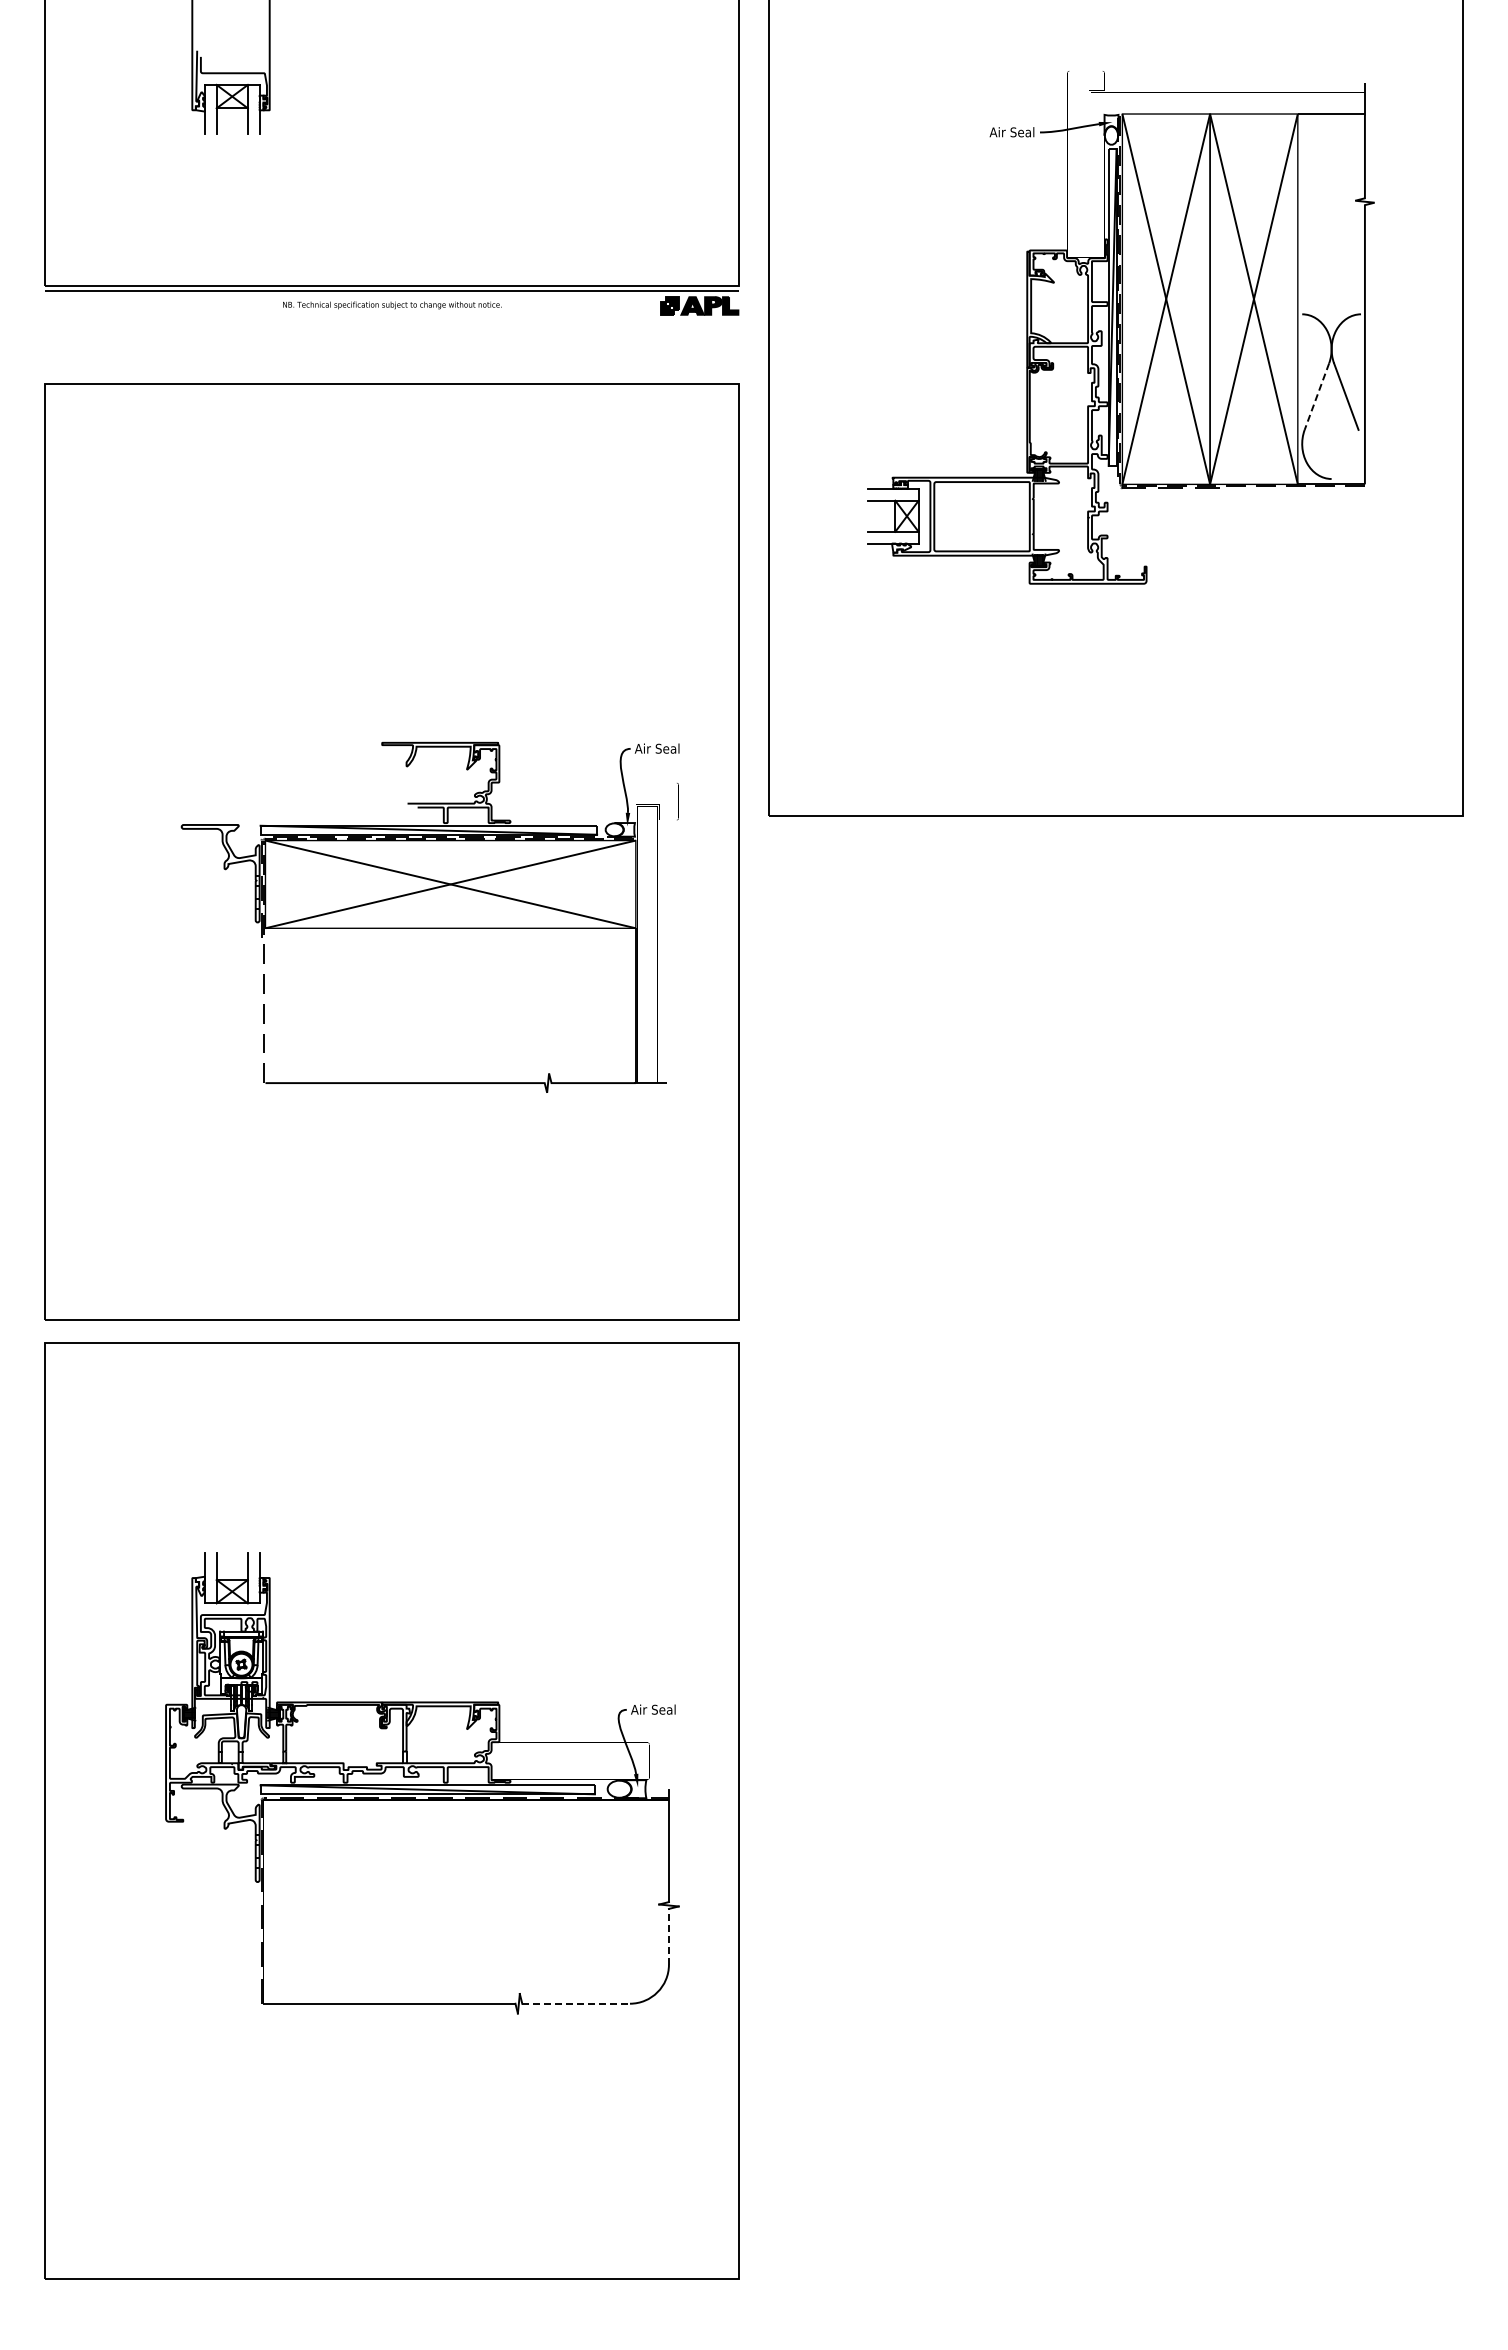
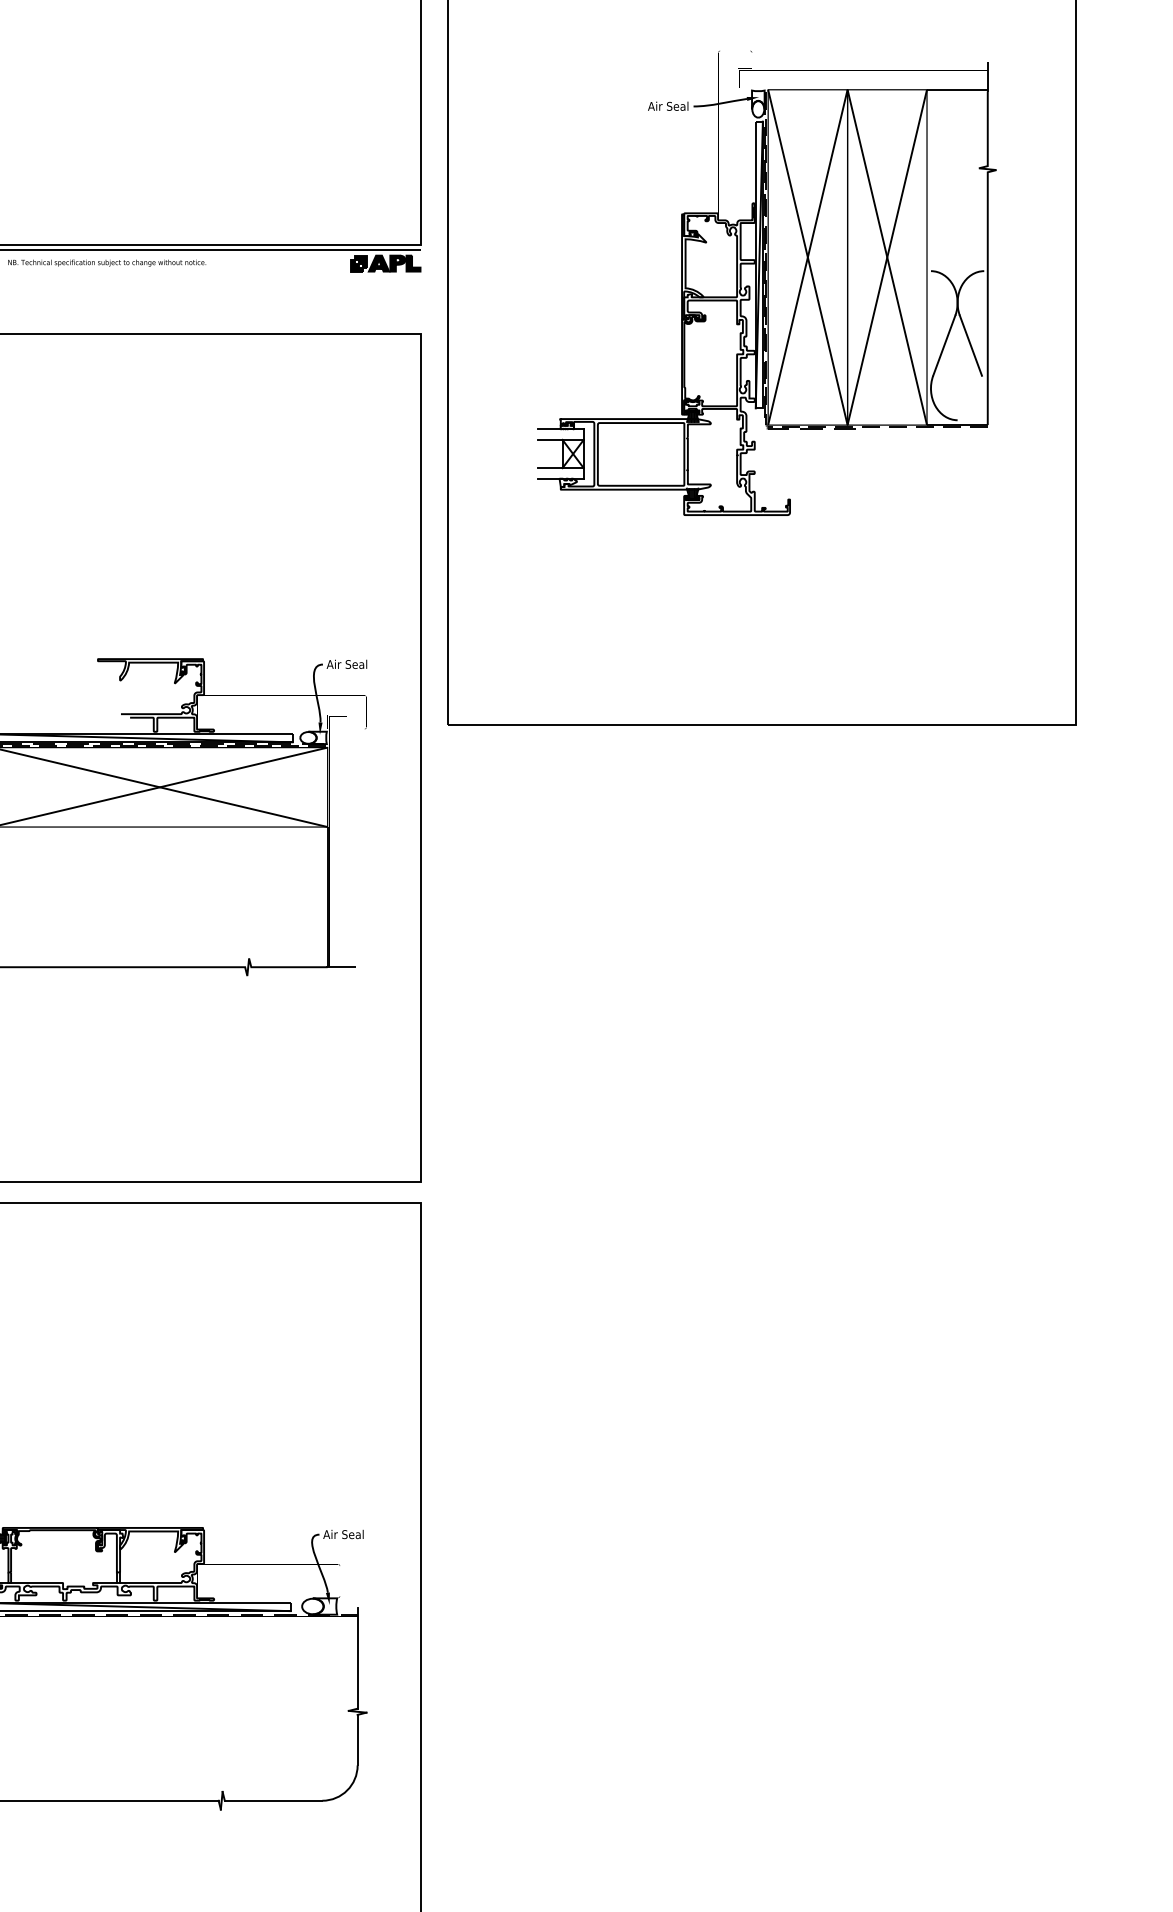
line: (1316, 397) -> (943, 346), dashed -> solid
line: (668, 1936) -> (357, 1739), dashed -> solid
line: (576, 2003) -> (273, 1800), dashed -> solid

